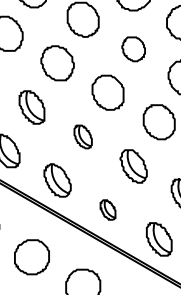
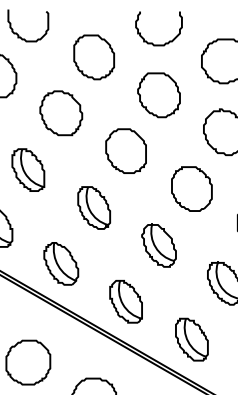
part: (133, 49) -> (158, 95), size x1.43
part: (82, 136) -> (93, 207), size x1.43
part: (107, 209) -> (125, 301), size x1.67

